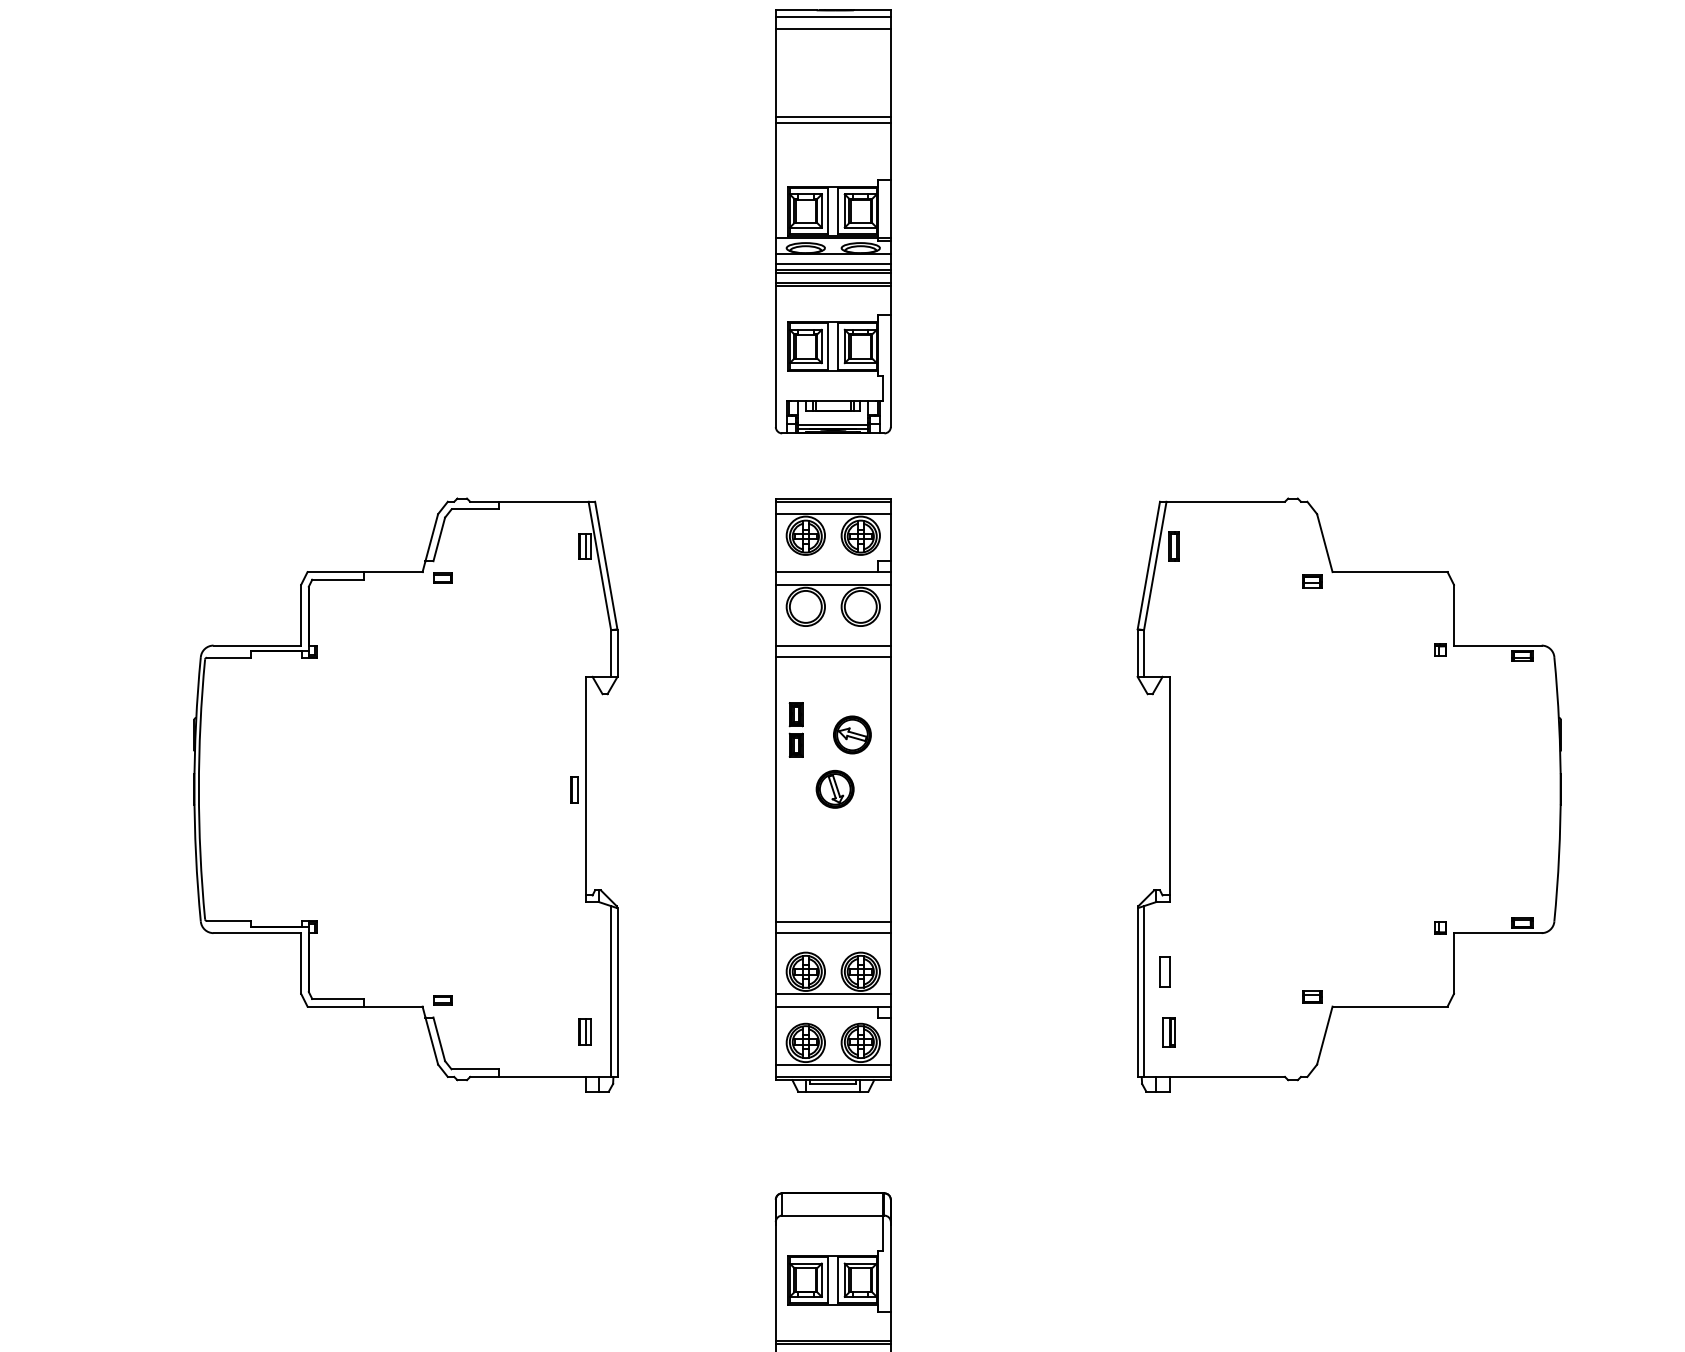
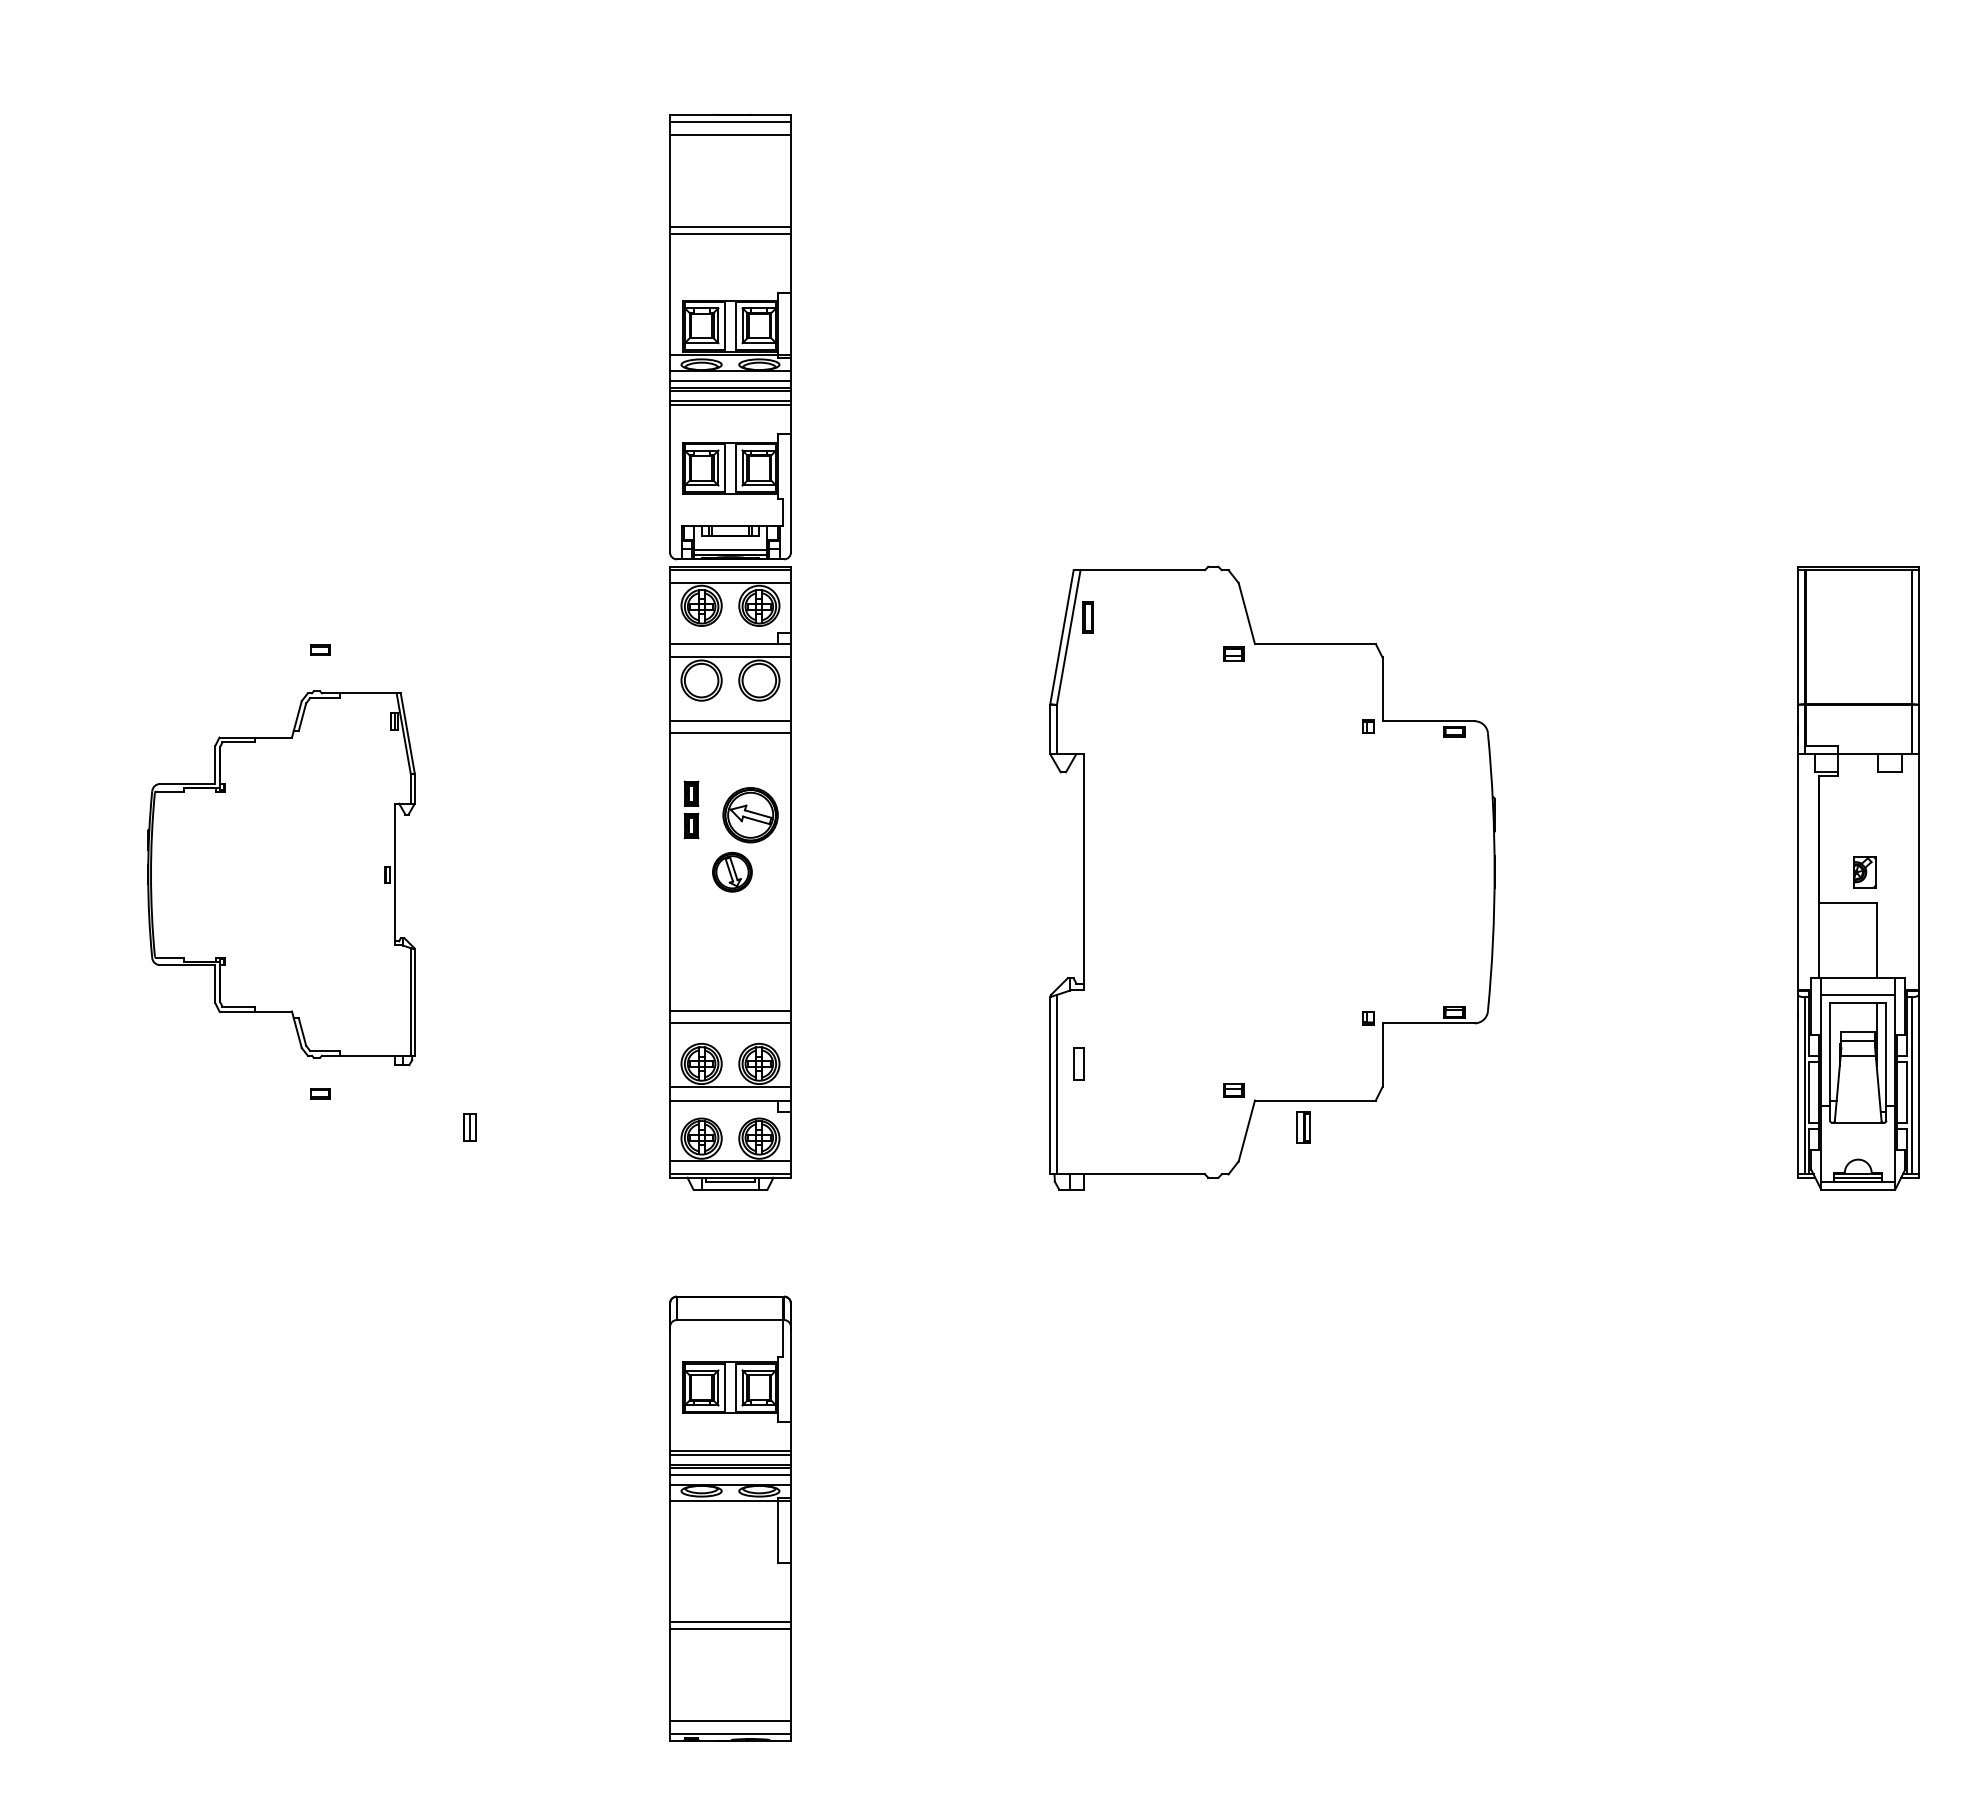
part: (833, 222) -> (730, 337), moved
part: (852, 734) -> (750, 814), size x1.4
part: (405, 794) -> (281, 877), size x0.6
part: (1169, 1032) -> (1303, 1127), moved

